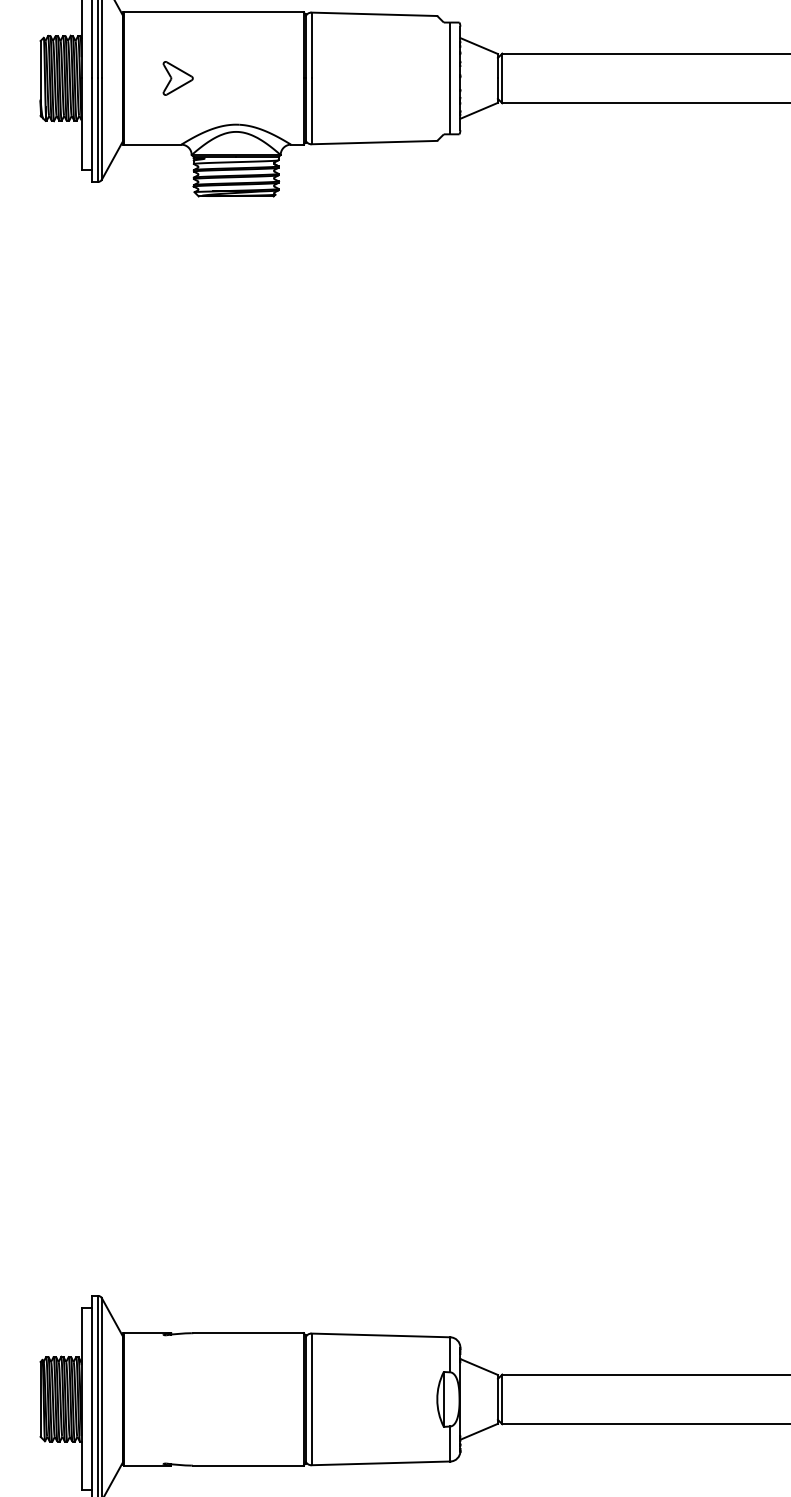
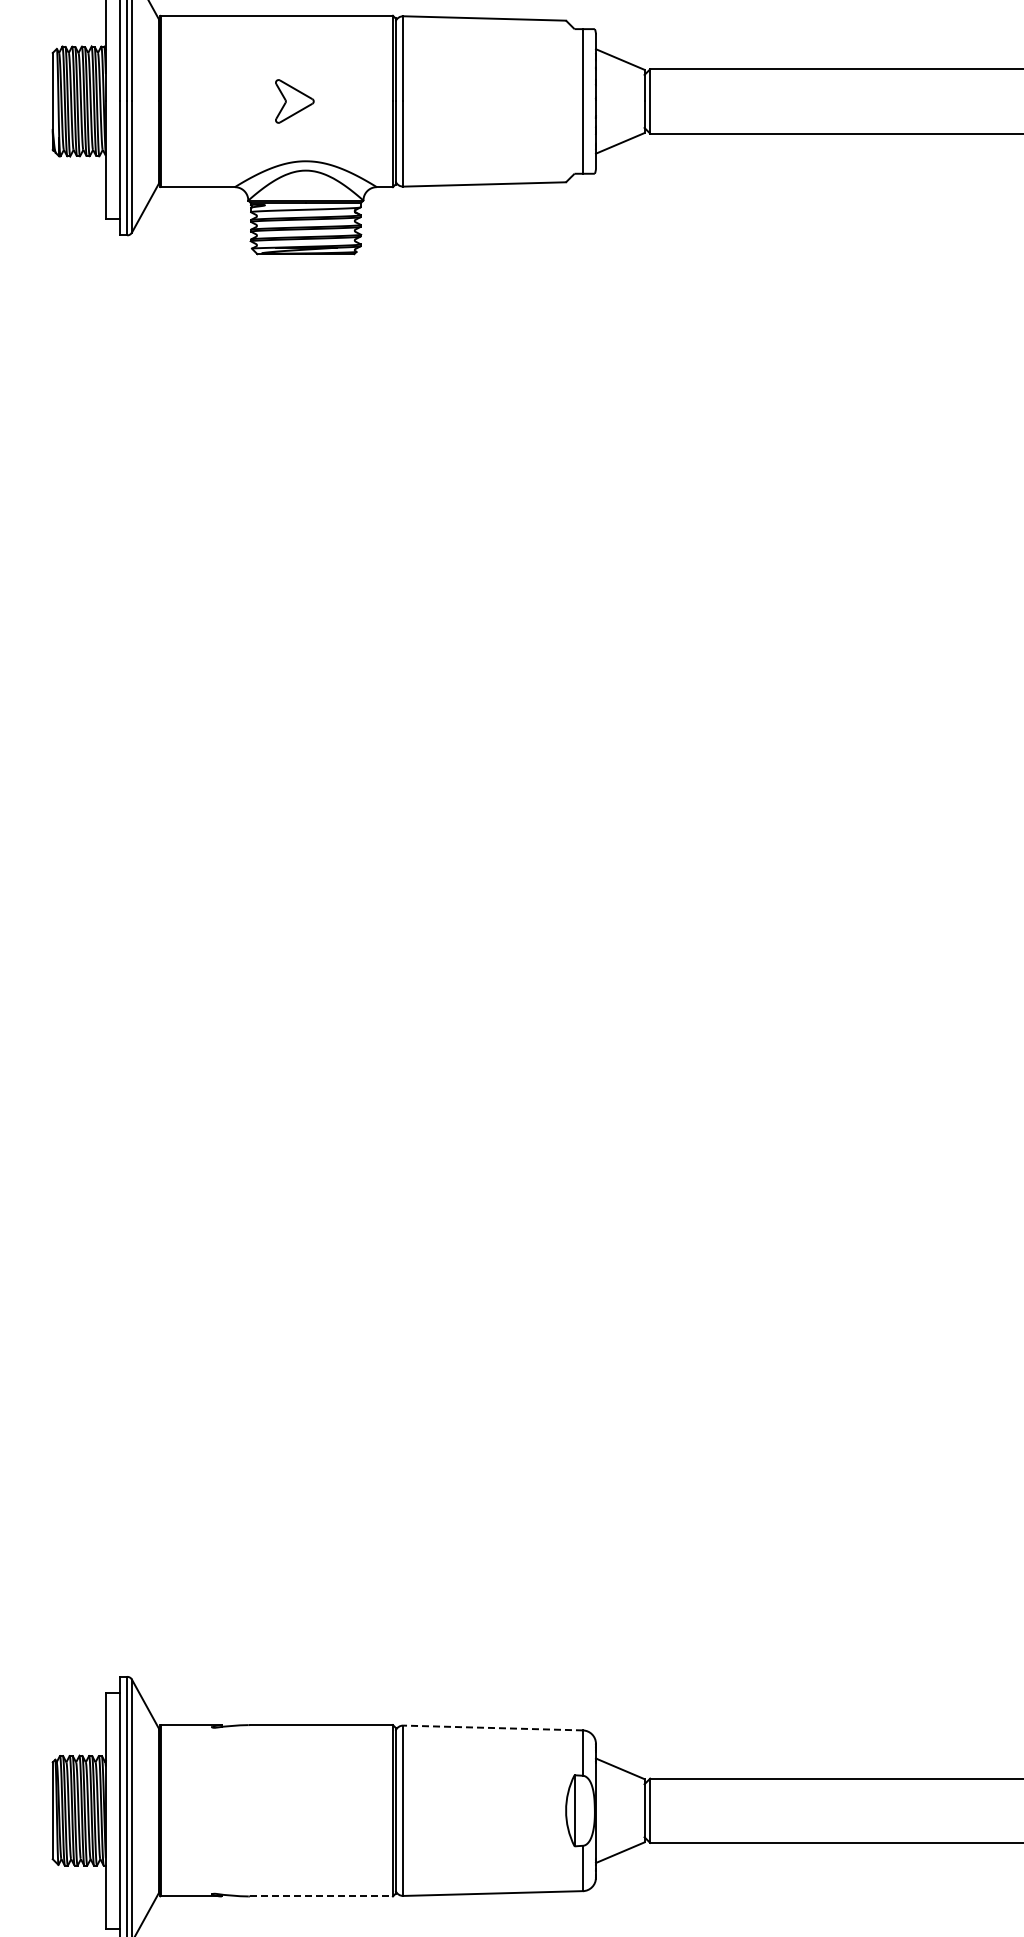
part: (177, 78) -> (294, 101), moved
line: (381, 1335) -> (493, 1728), solid -> dashed
line: (248, 1465) -> (321, 1896), solid -> dashed

